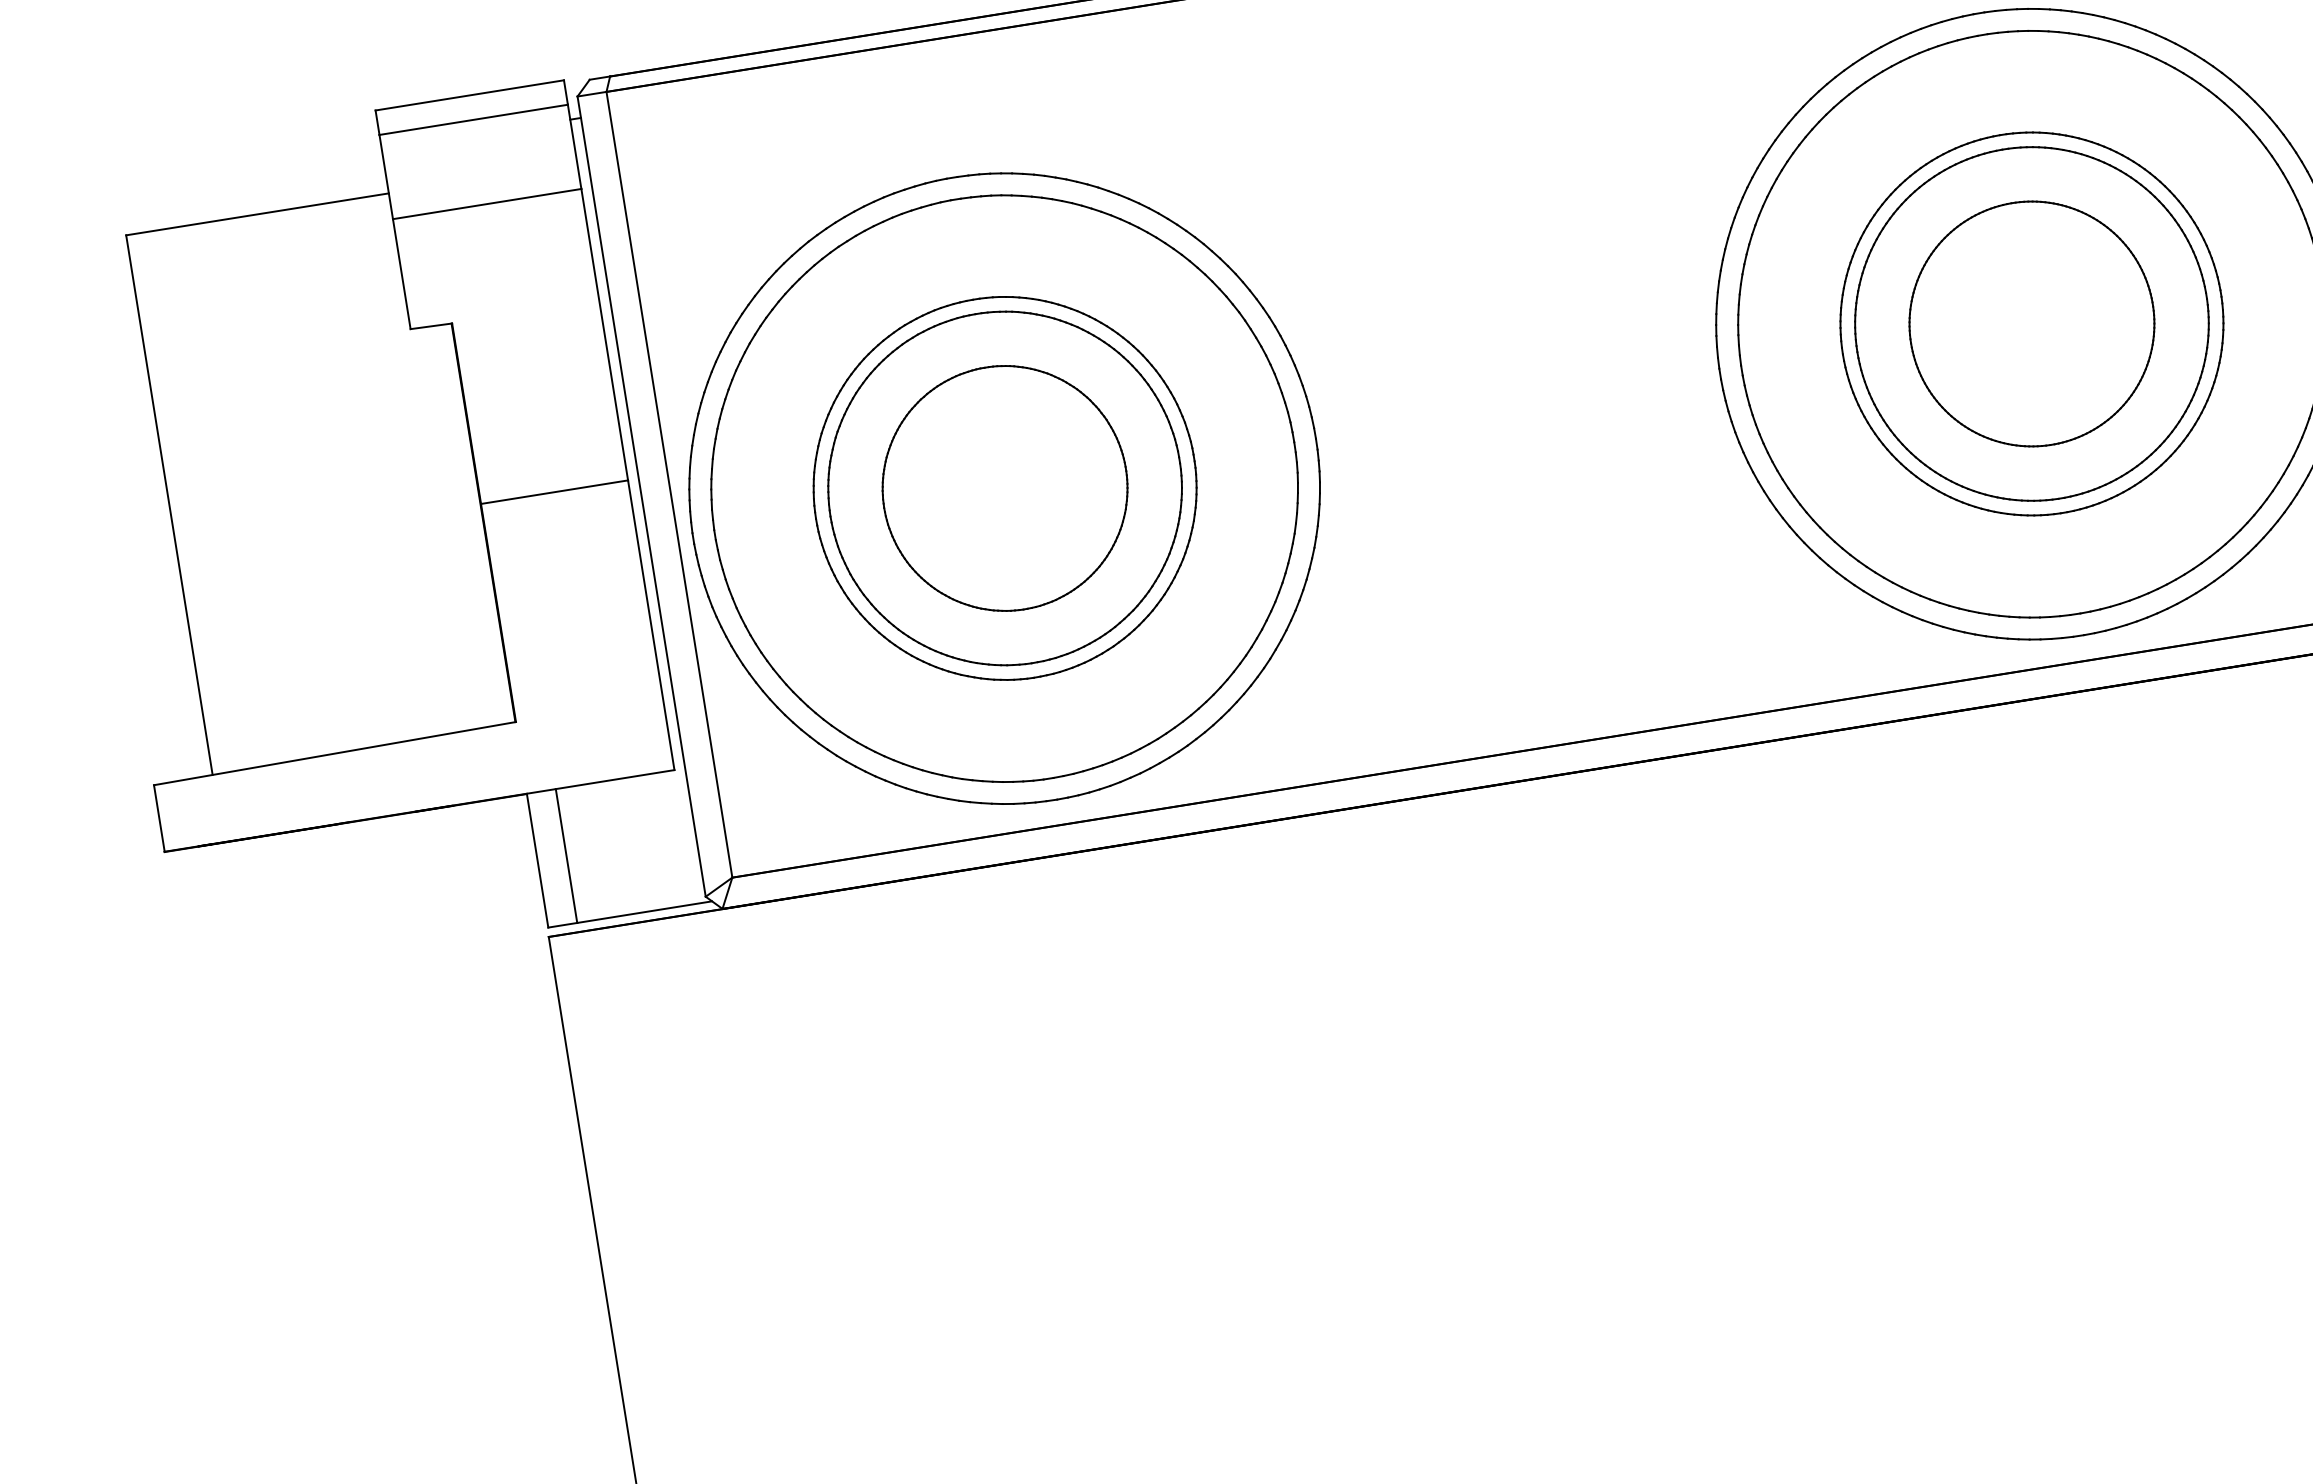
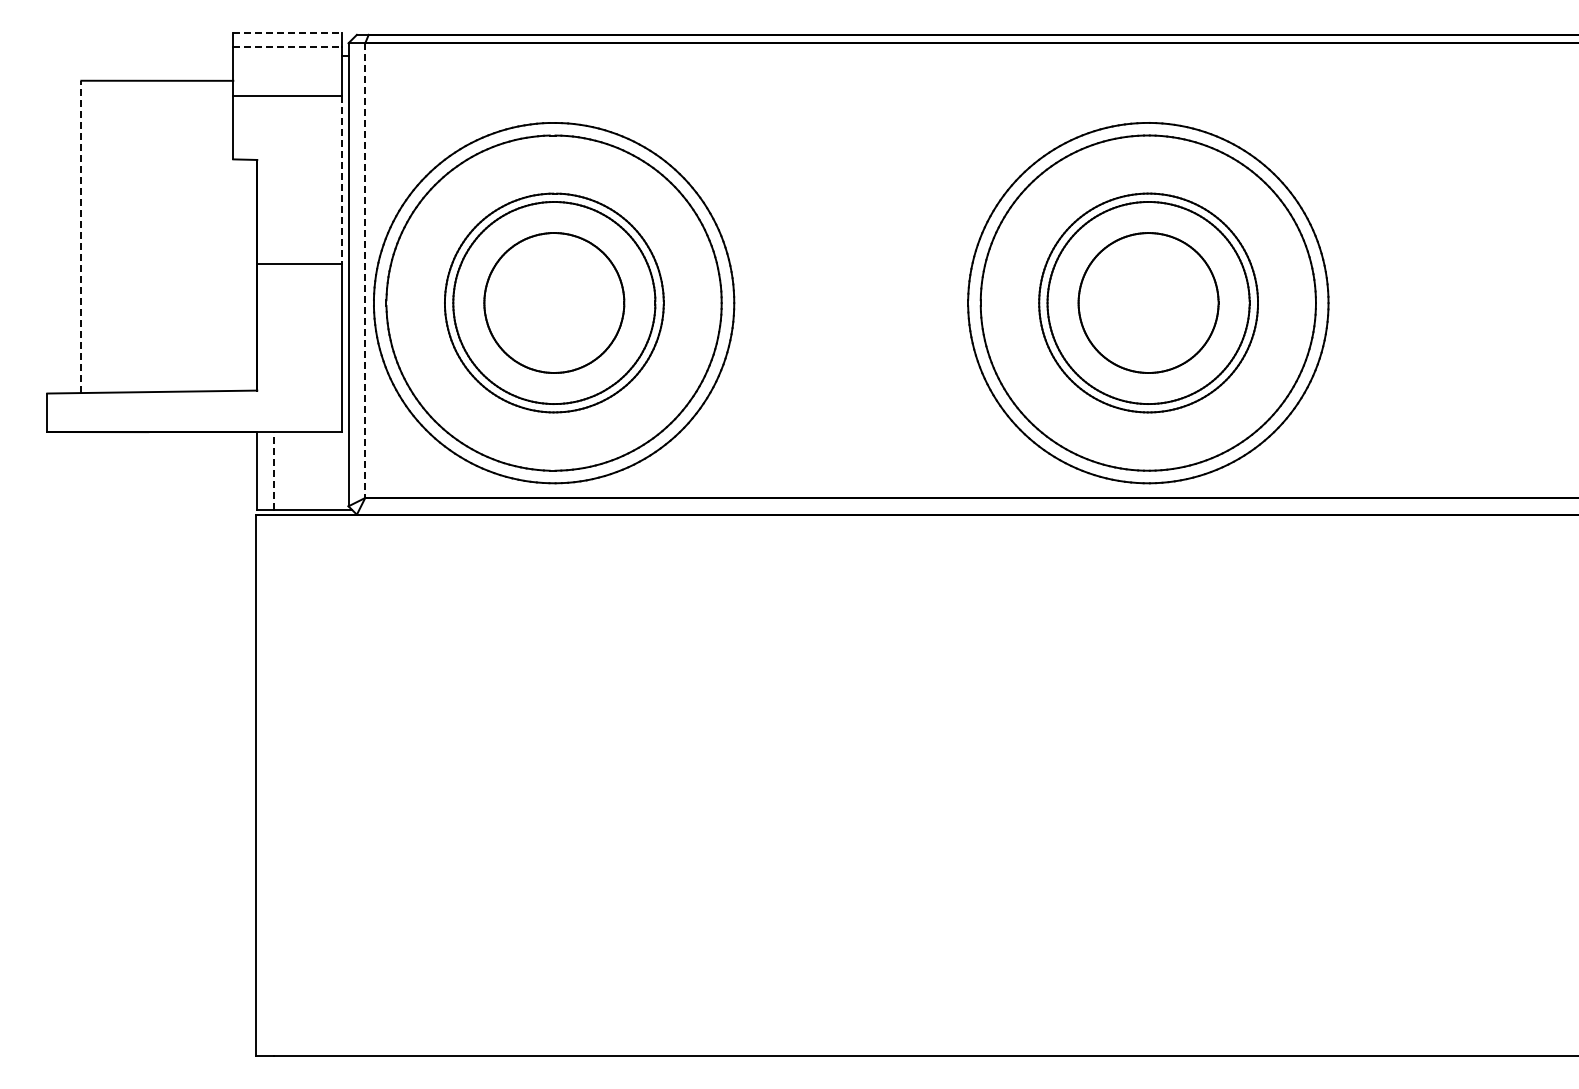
line: (469, 94) -> (287, 32), solid -> dashed
line: (473, 120) -> (287, 47), solid -> dashed
line: (605, 335) -> (342, 180), solid -> dashed
line: (670, 486) -> (365, 271), solid -> dashed
line: (169, 504) -> (81, 236), solid -> dashed
line: (566, 855) -> (273, 470), solid -> dashed

